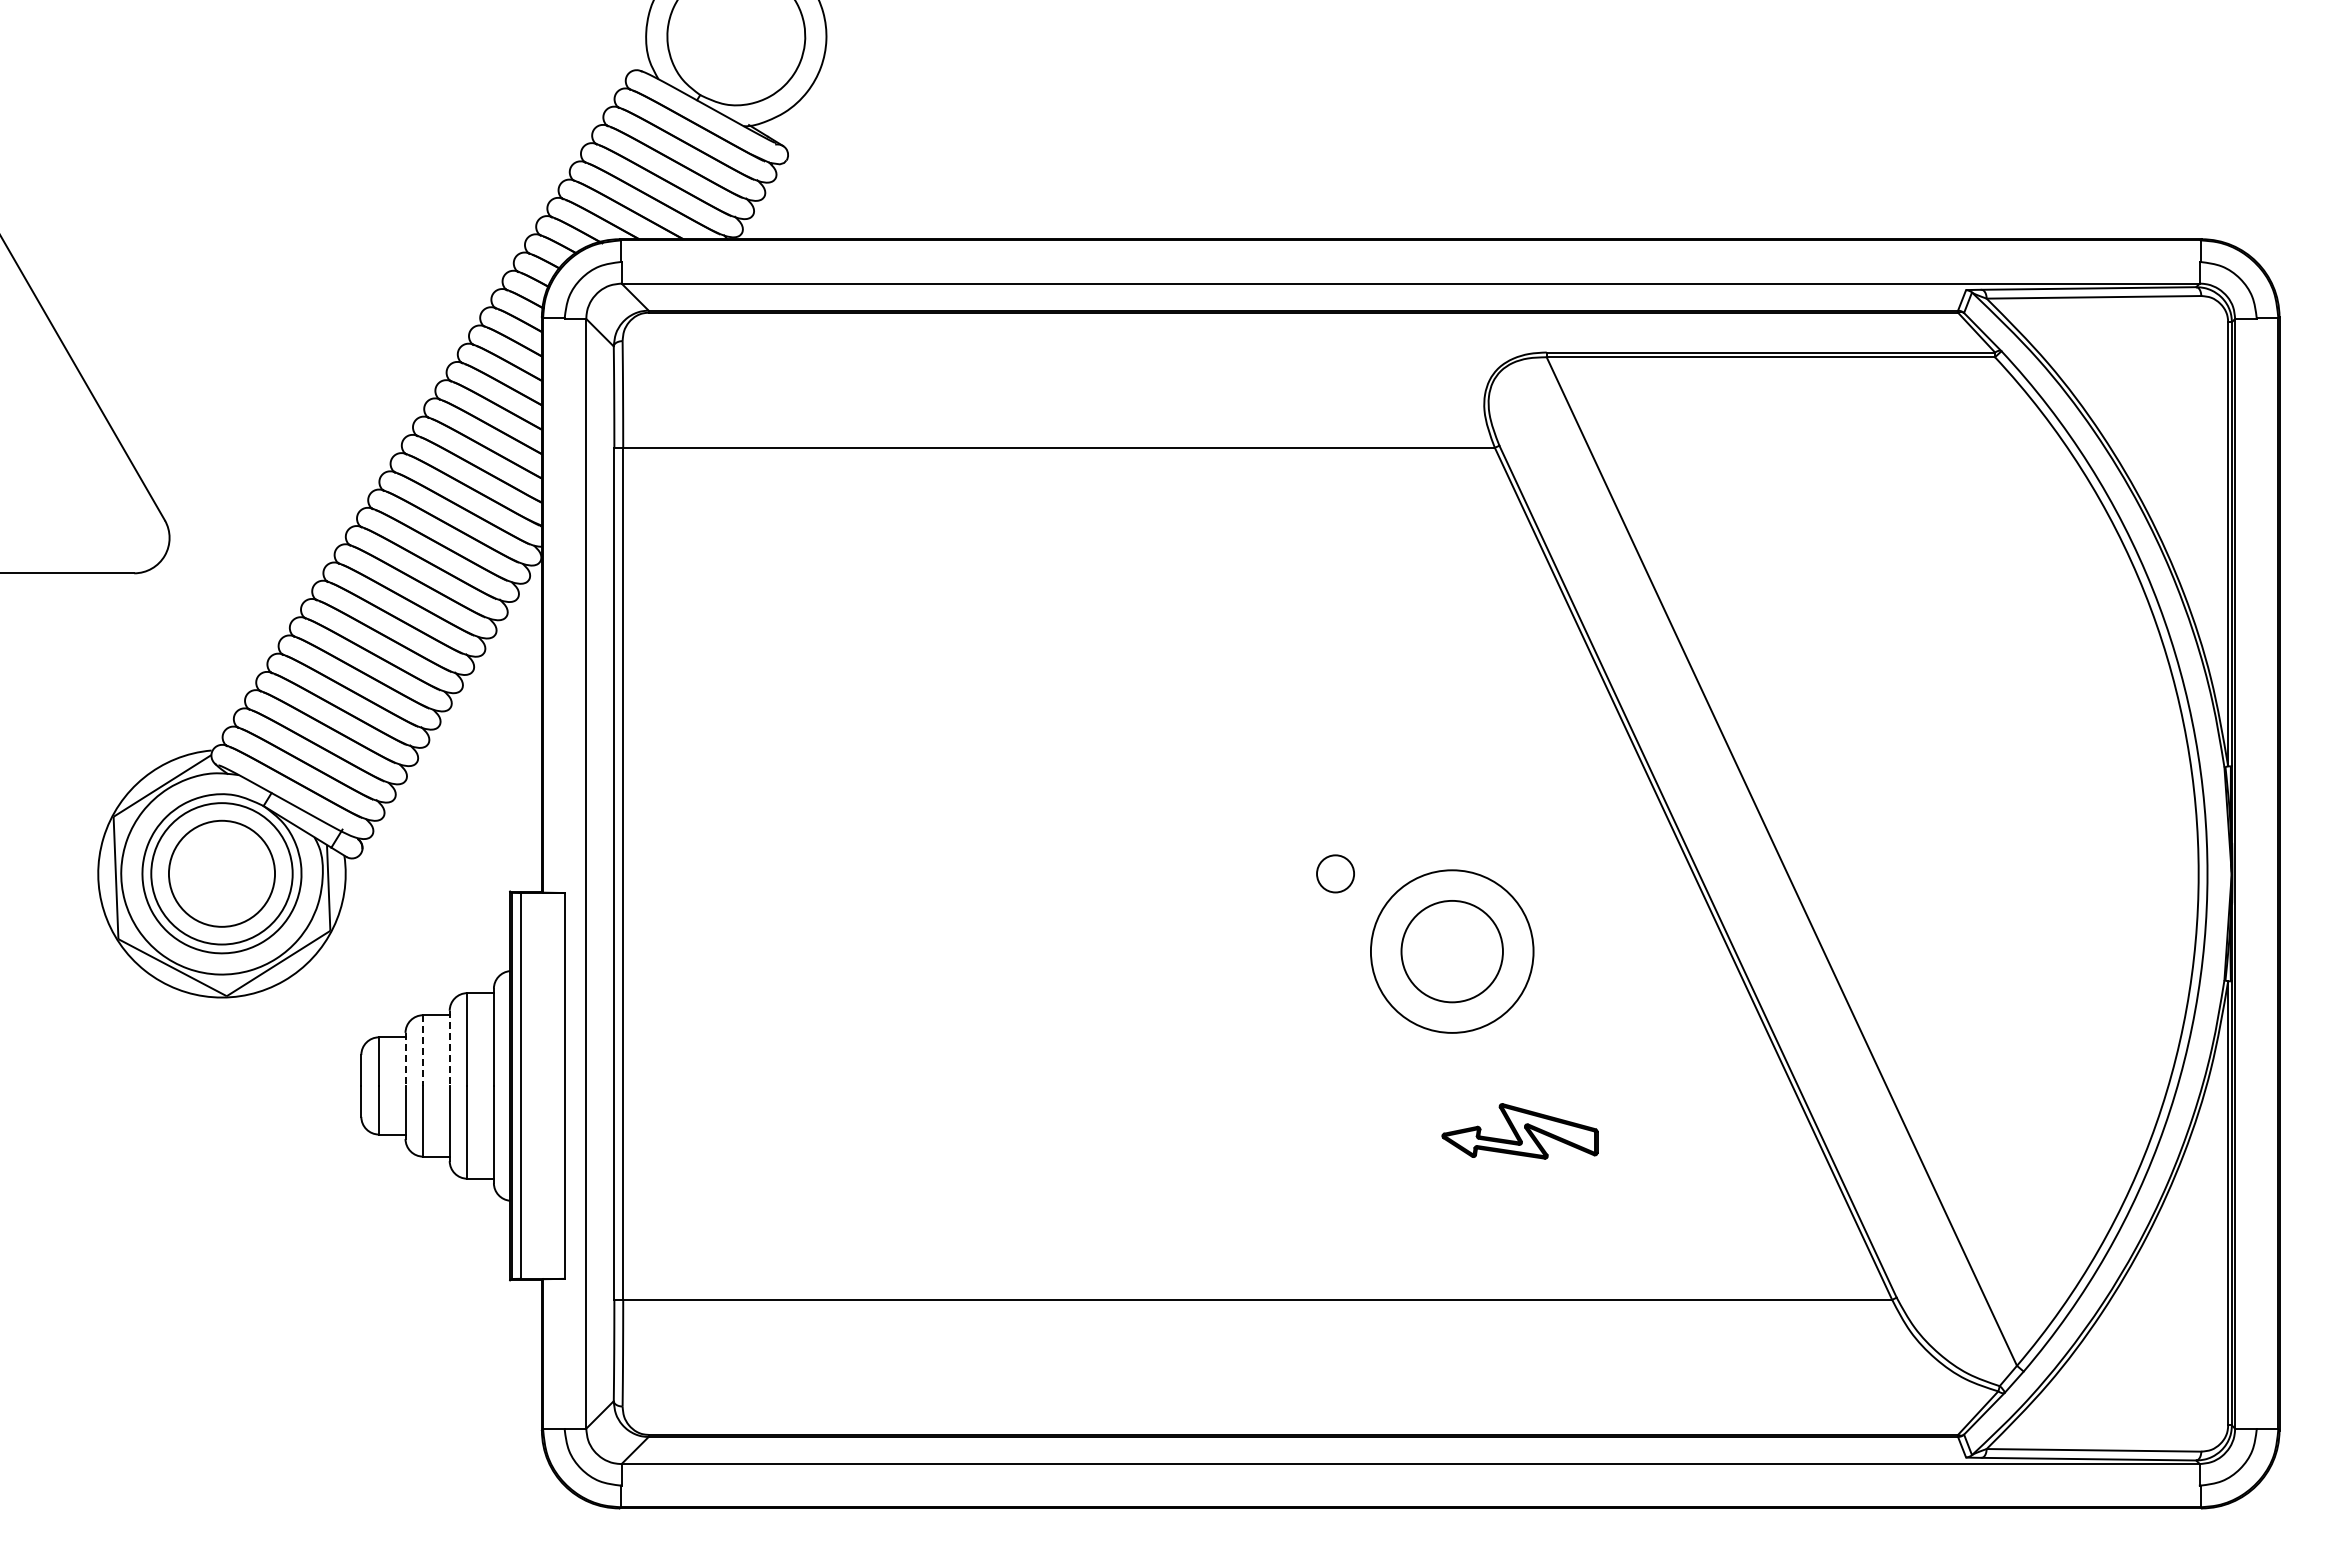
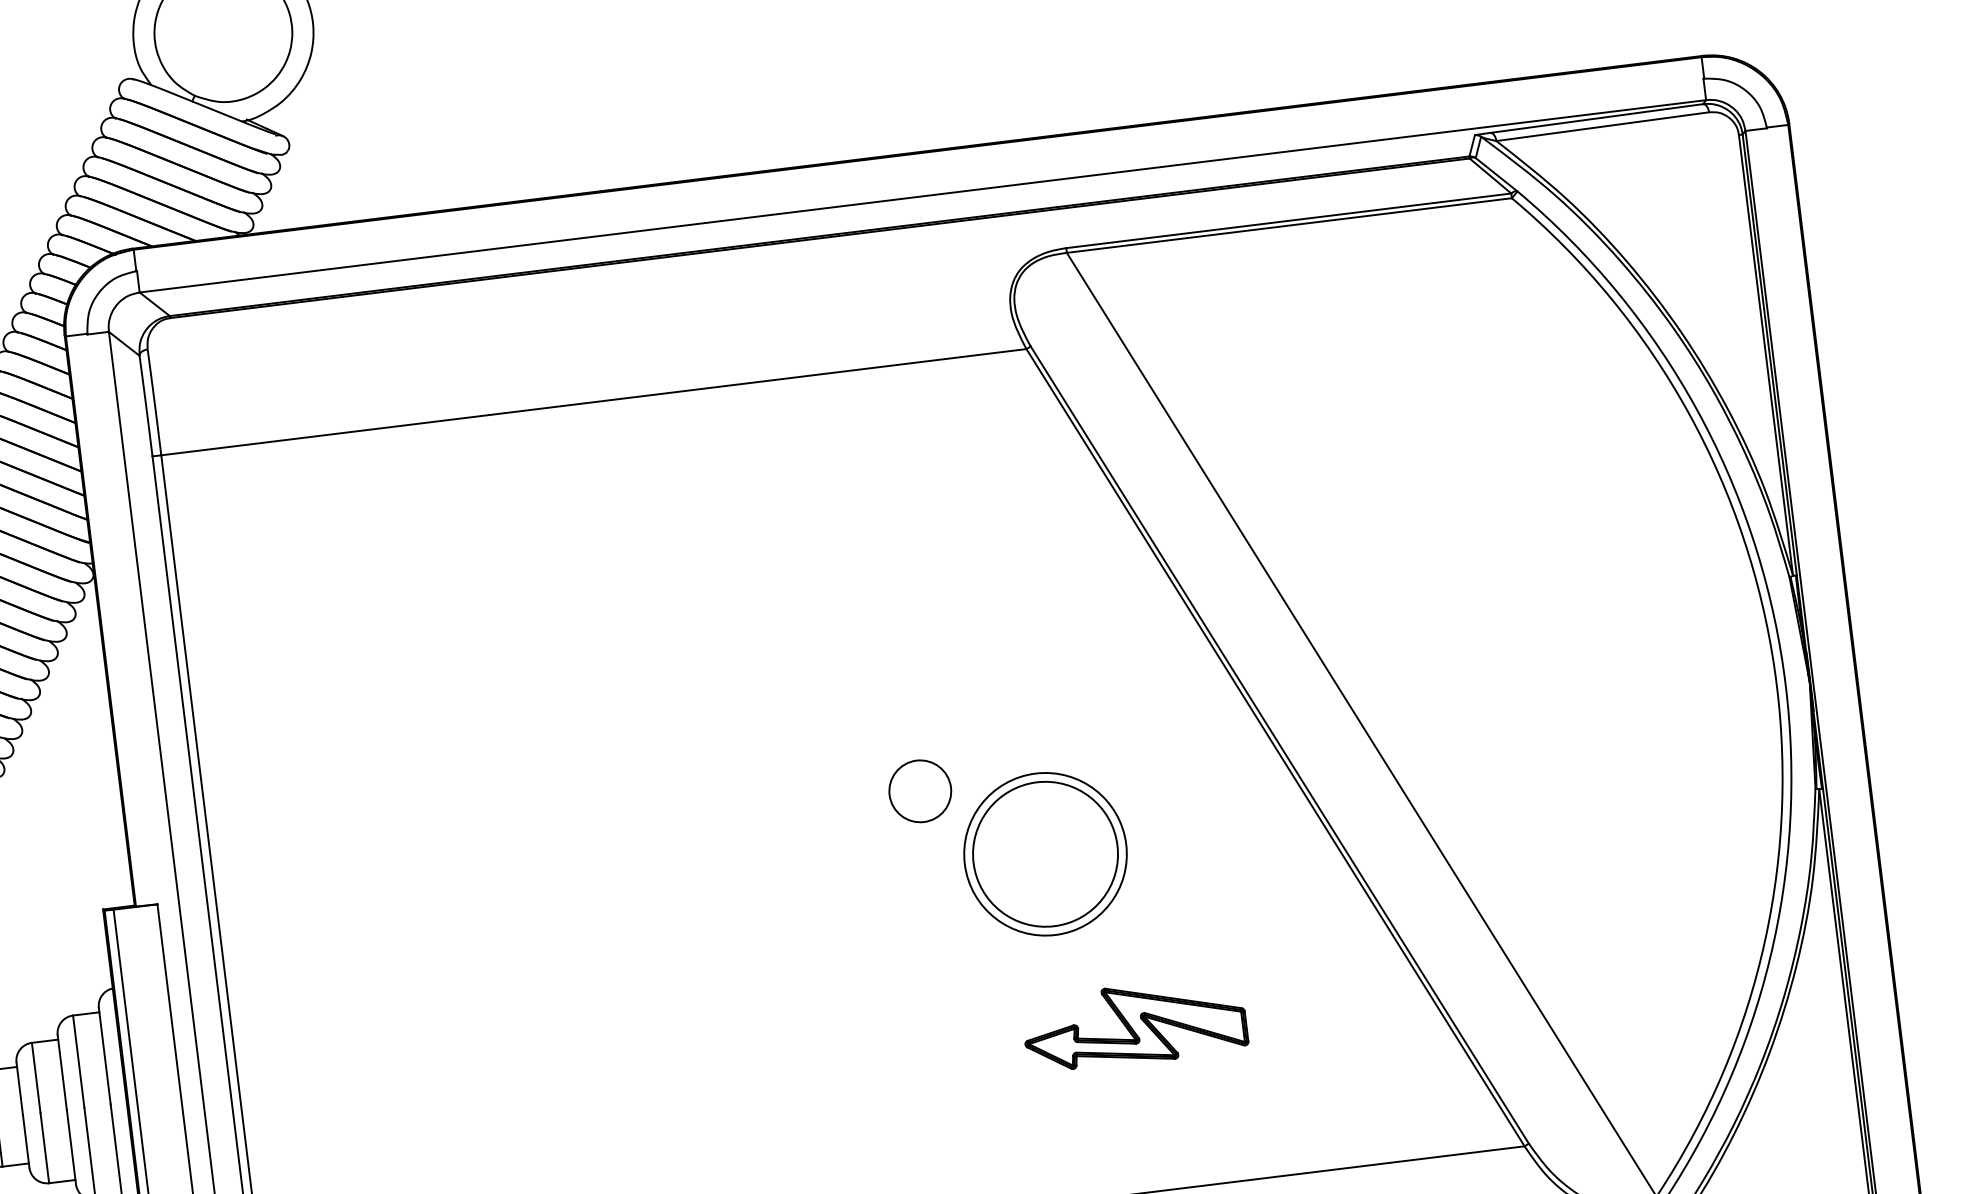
circle: (1335, 873) -> (920, 791), size x1.67
circle: (1451, 951) -> (1044, 854), size x1.43
line: (449, 1048) -> (62, 1072), dashed -> solid
line: (423, 1051) -> (36, 1078), dashed -> solid
line: (405, 1059) -> (19, 1088), dashed -> solid
part: (1519, 1131) -> (1134, 1024), size x1.43

